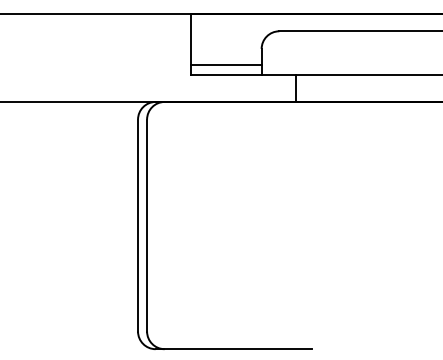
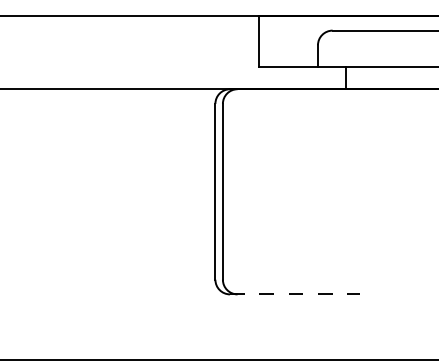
line: (226, 64) -> (288, 58), removed
line: (233, 349) -> (294, 294), solid -> dashed

